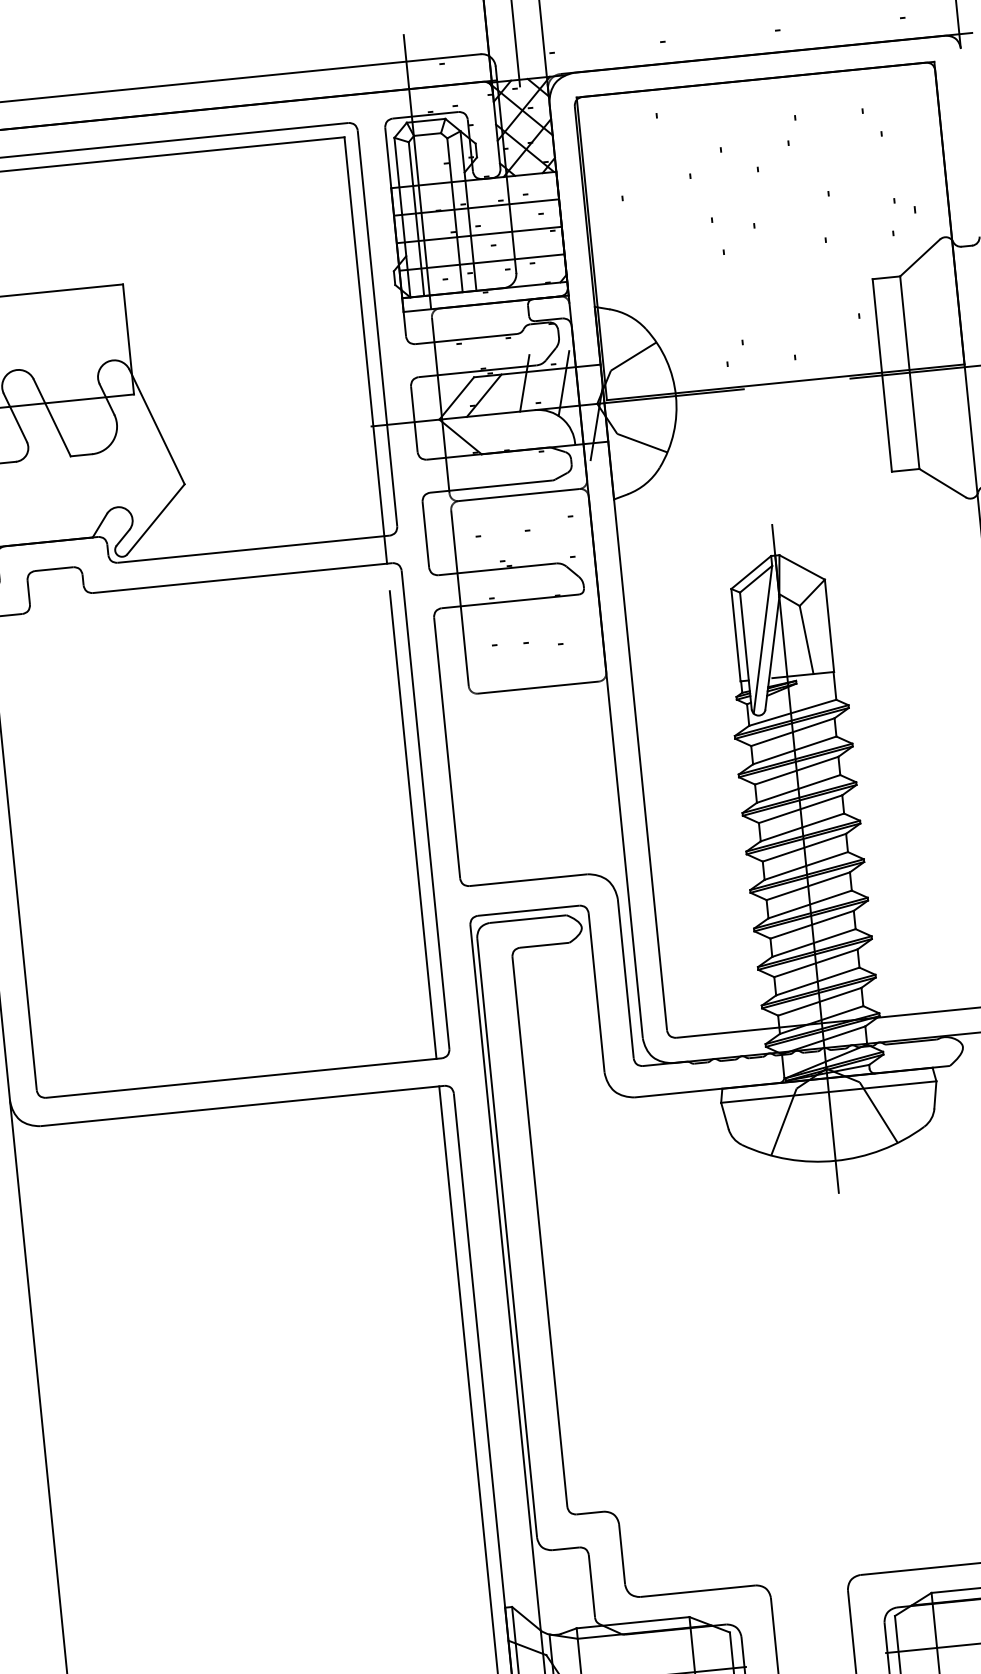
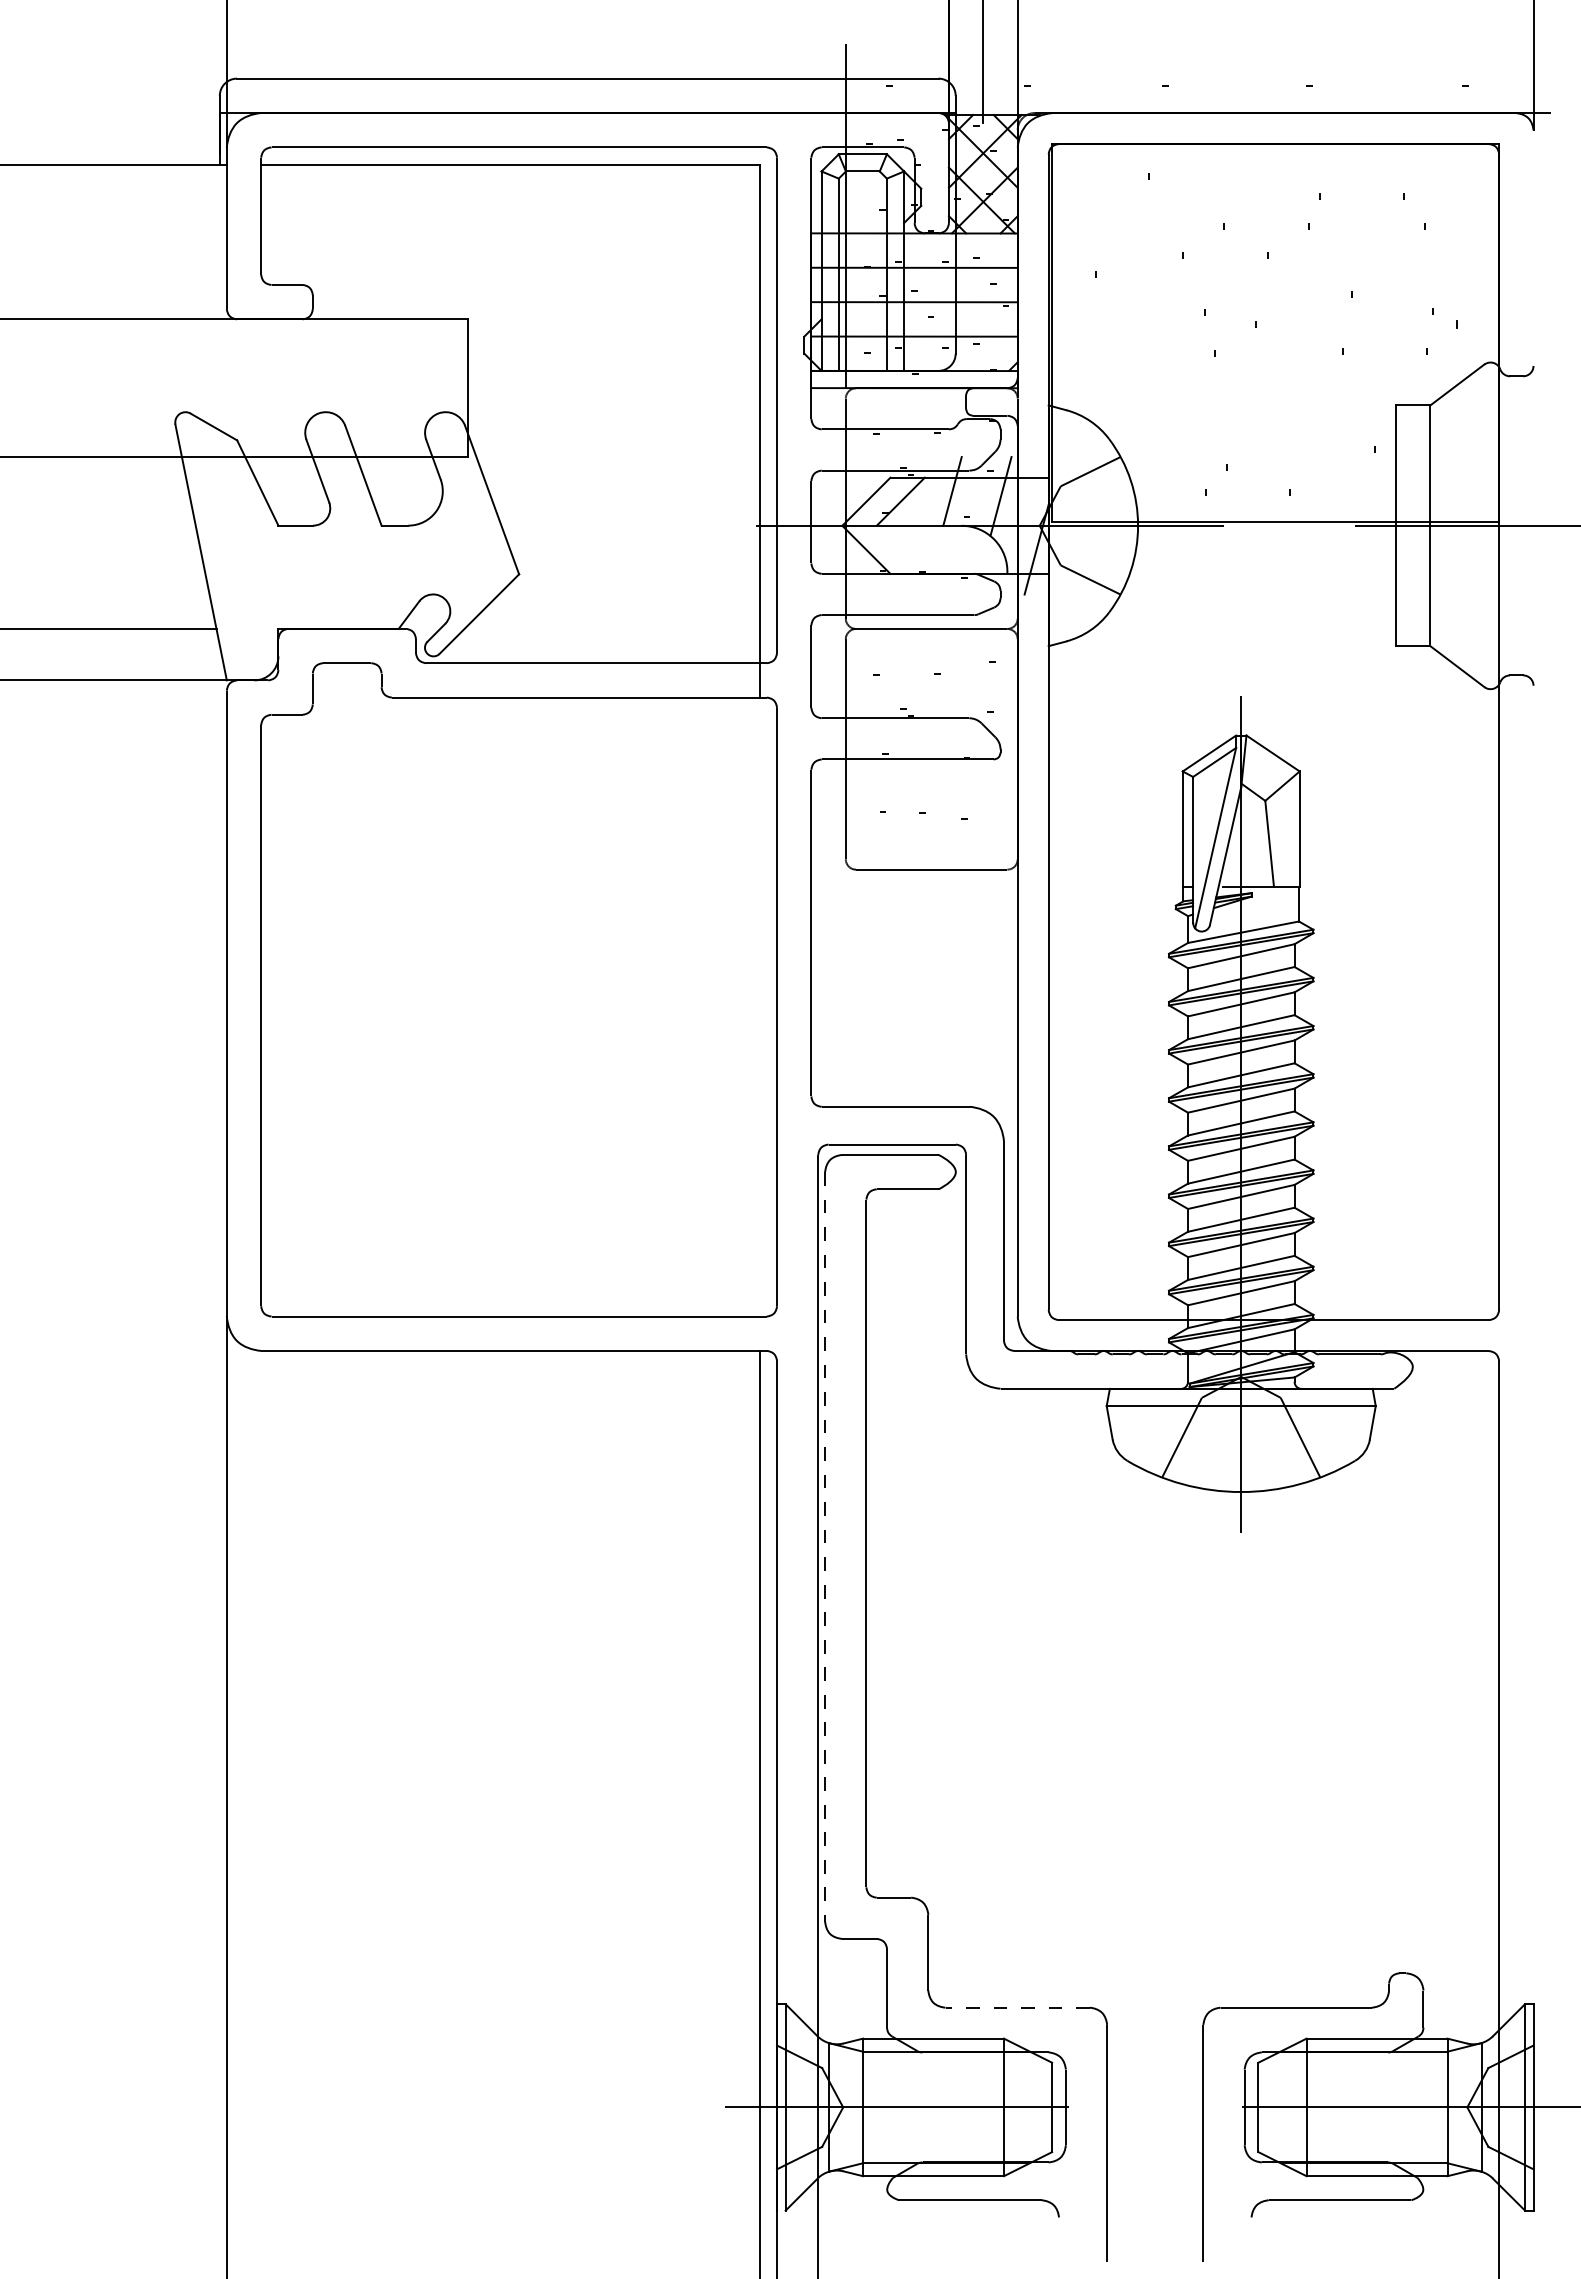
line: (412, 824) -> (759, 1023), removed
line: (507, 1237) -> (825, 1546), solid -> dashed
line: (697, 1591) -> (1017, 2007), solid -> dashed

